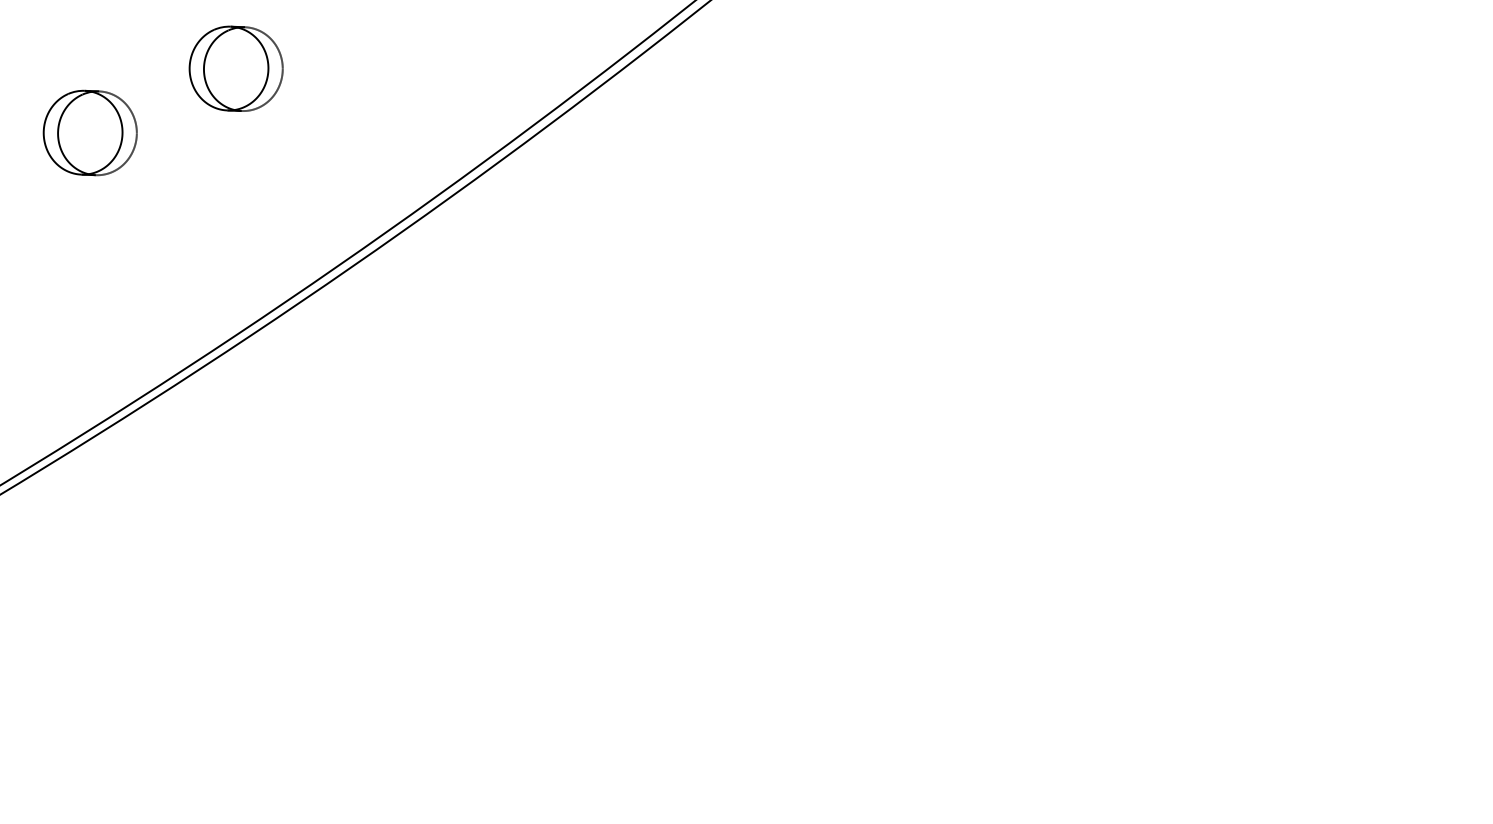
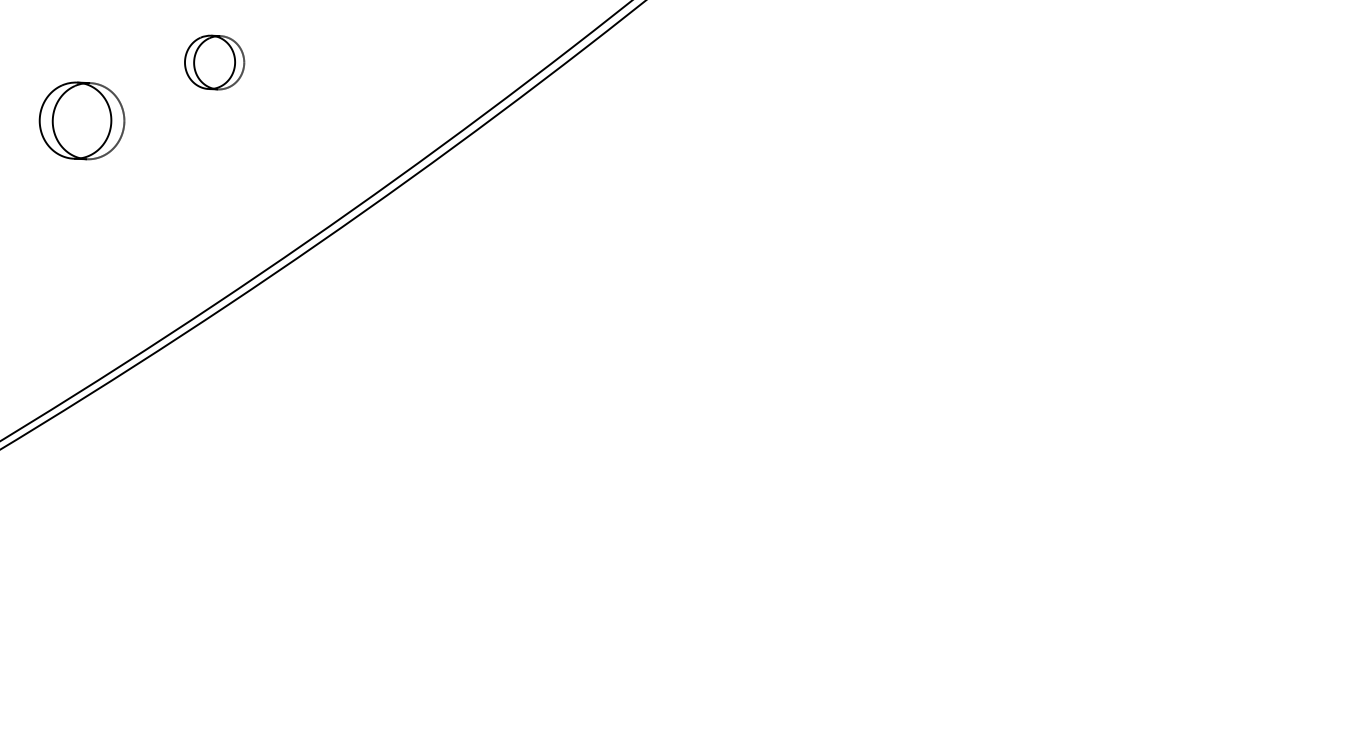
part: (236, 68) -> (214, 62), size x0.7

